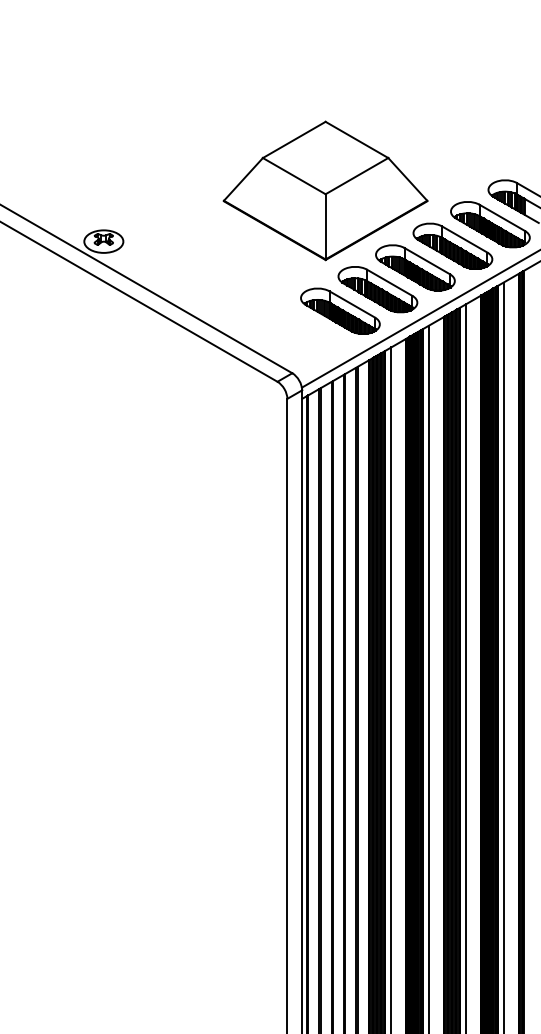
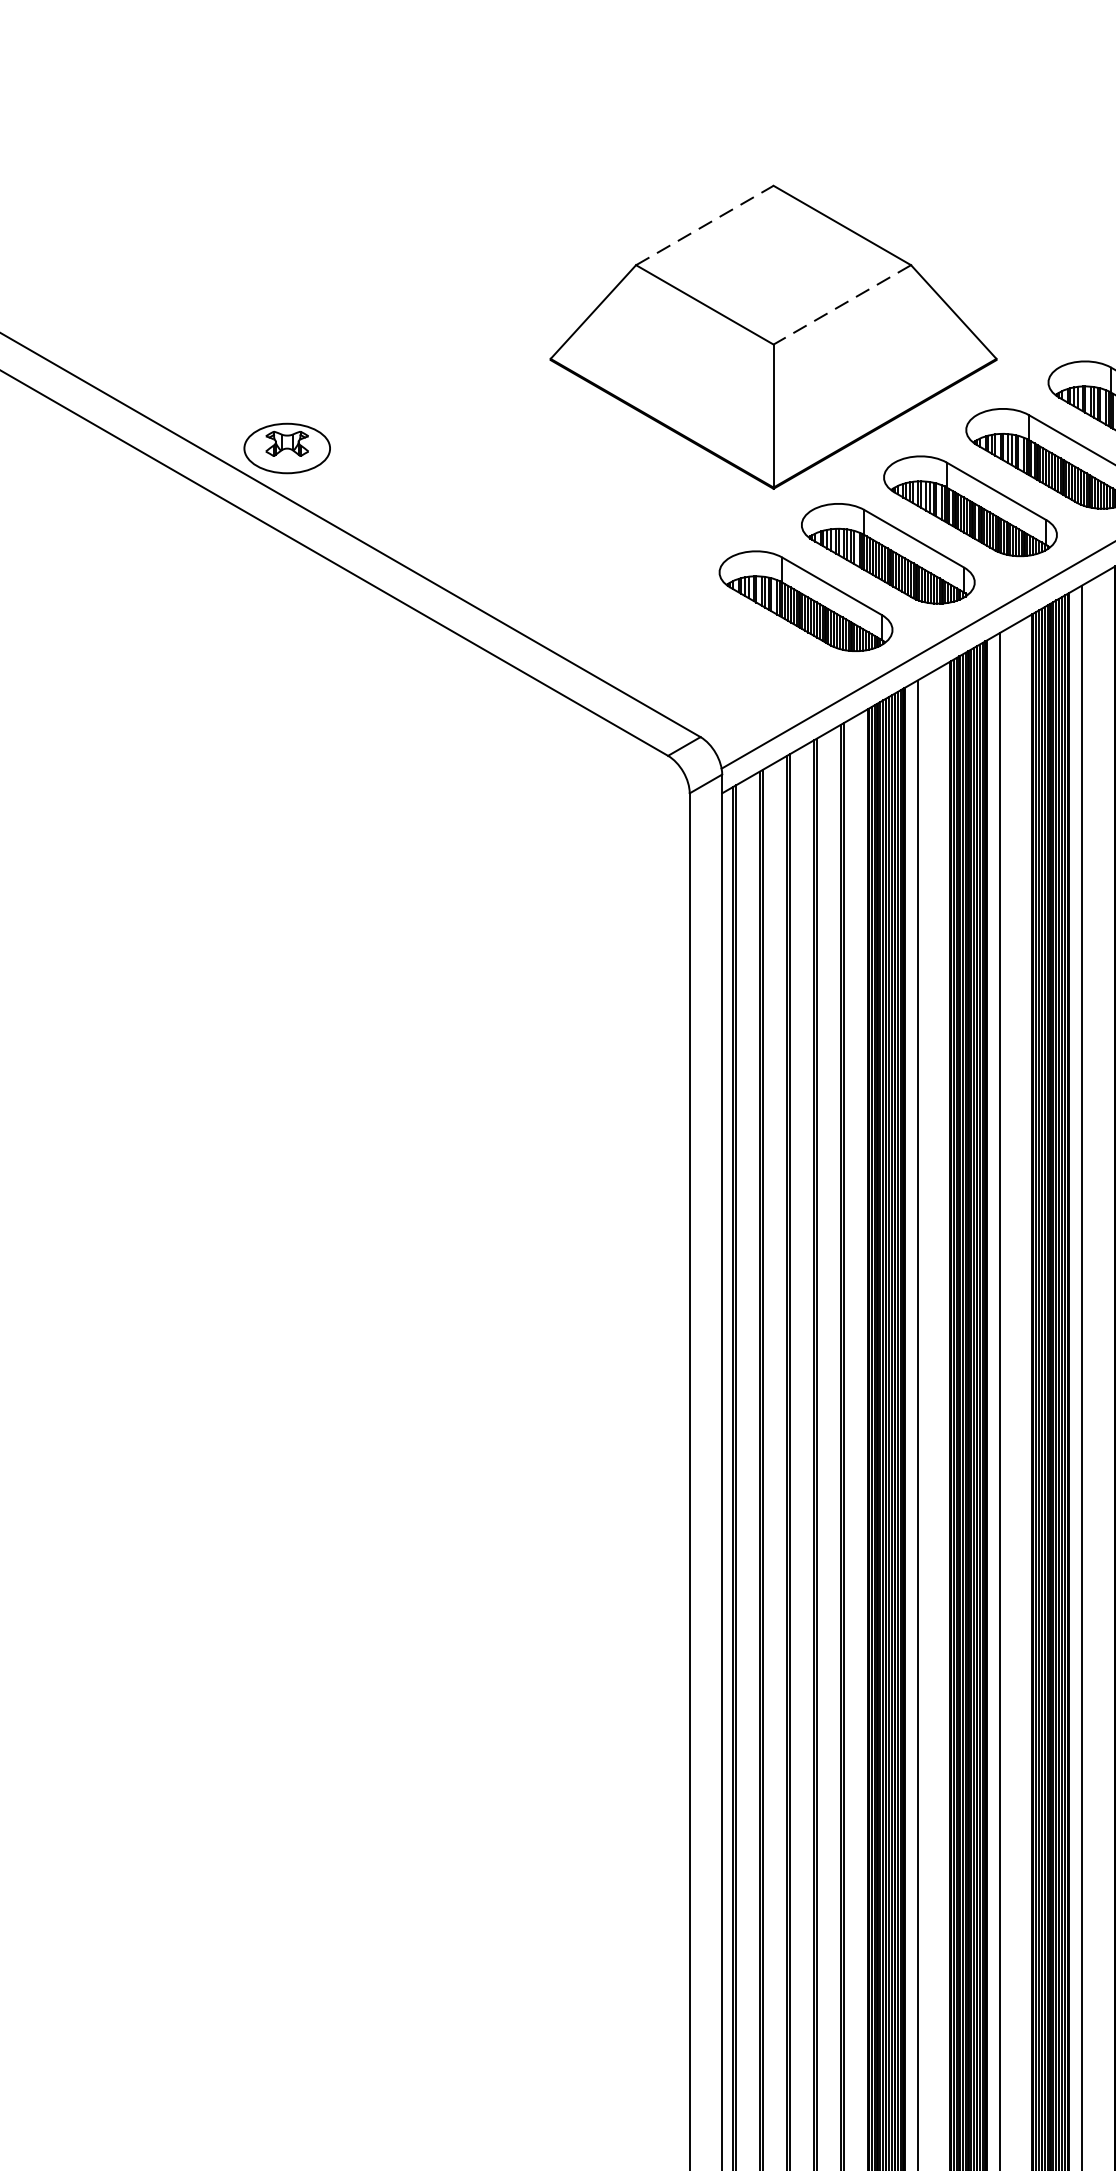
line: (294, 139) -> (705, 224), solid -> dashed
line: (356, 176) -> (841, 305), solid -> dashed

